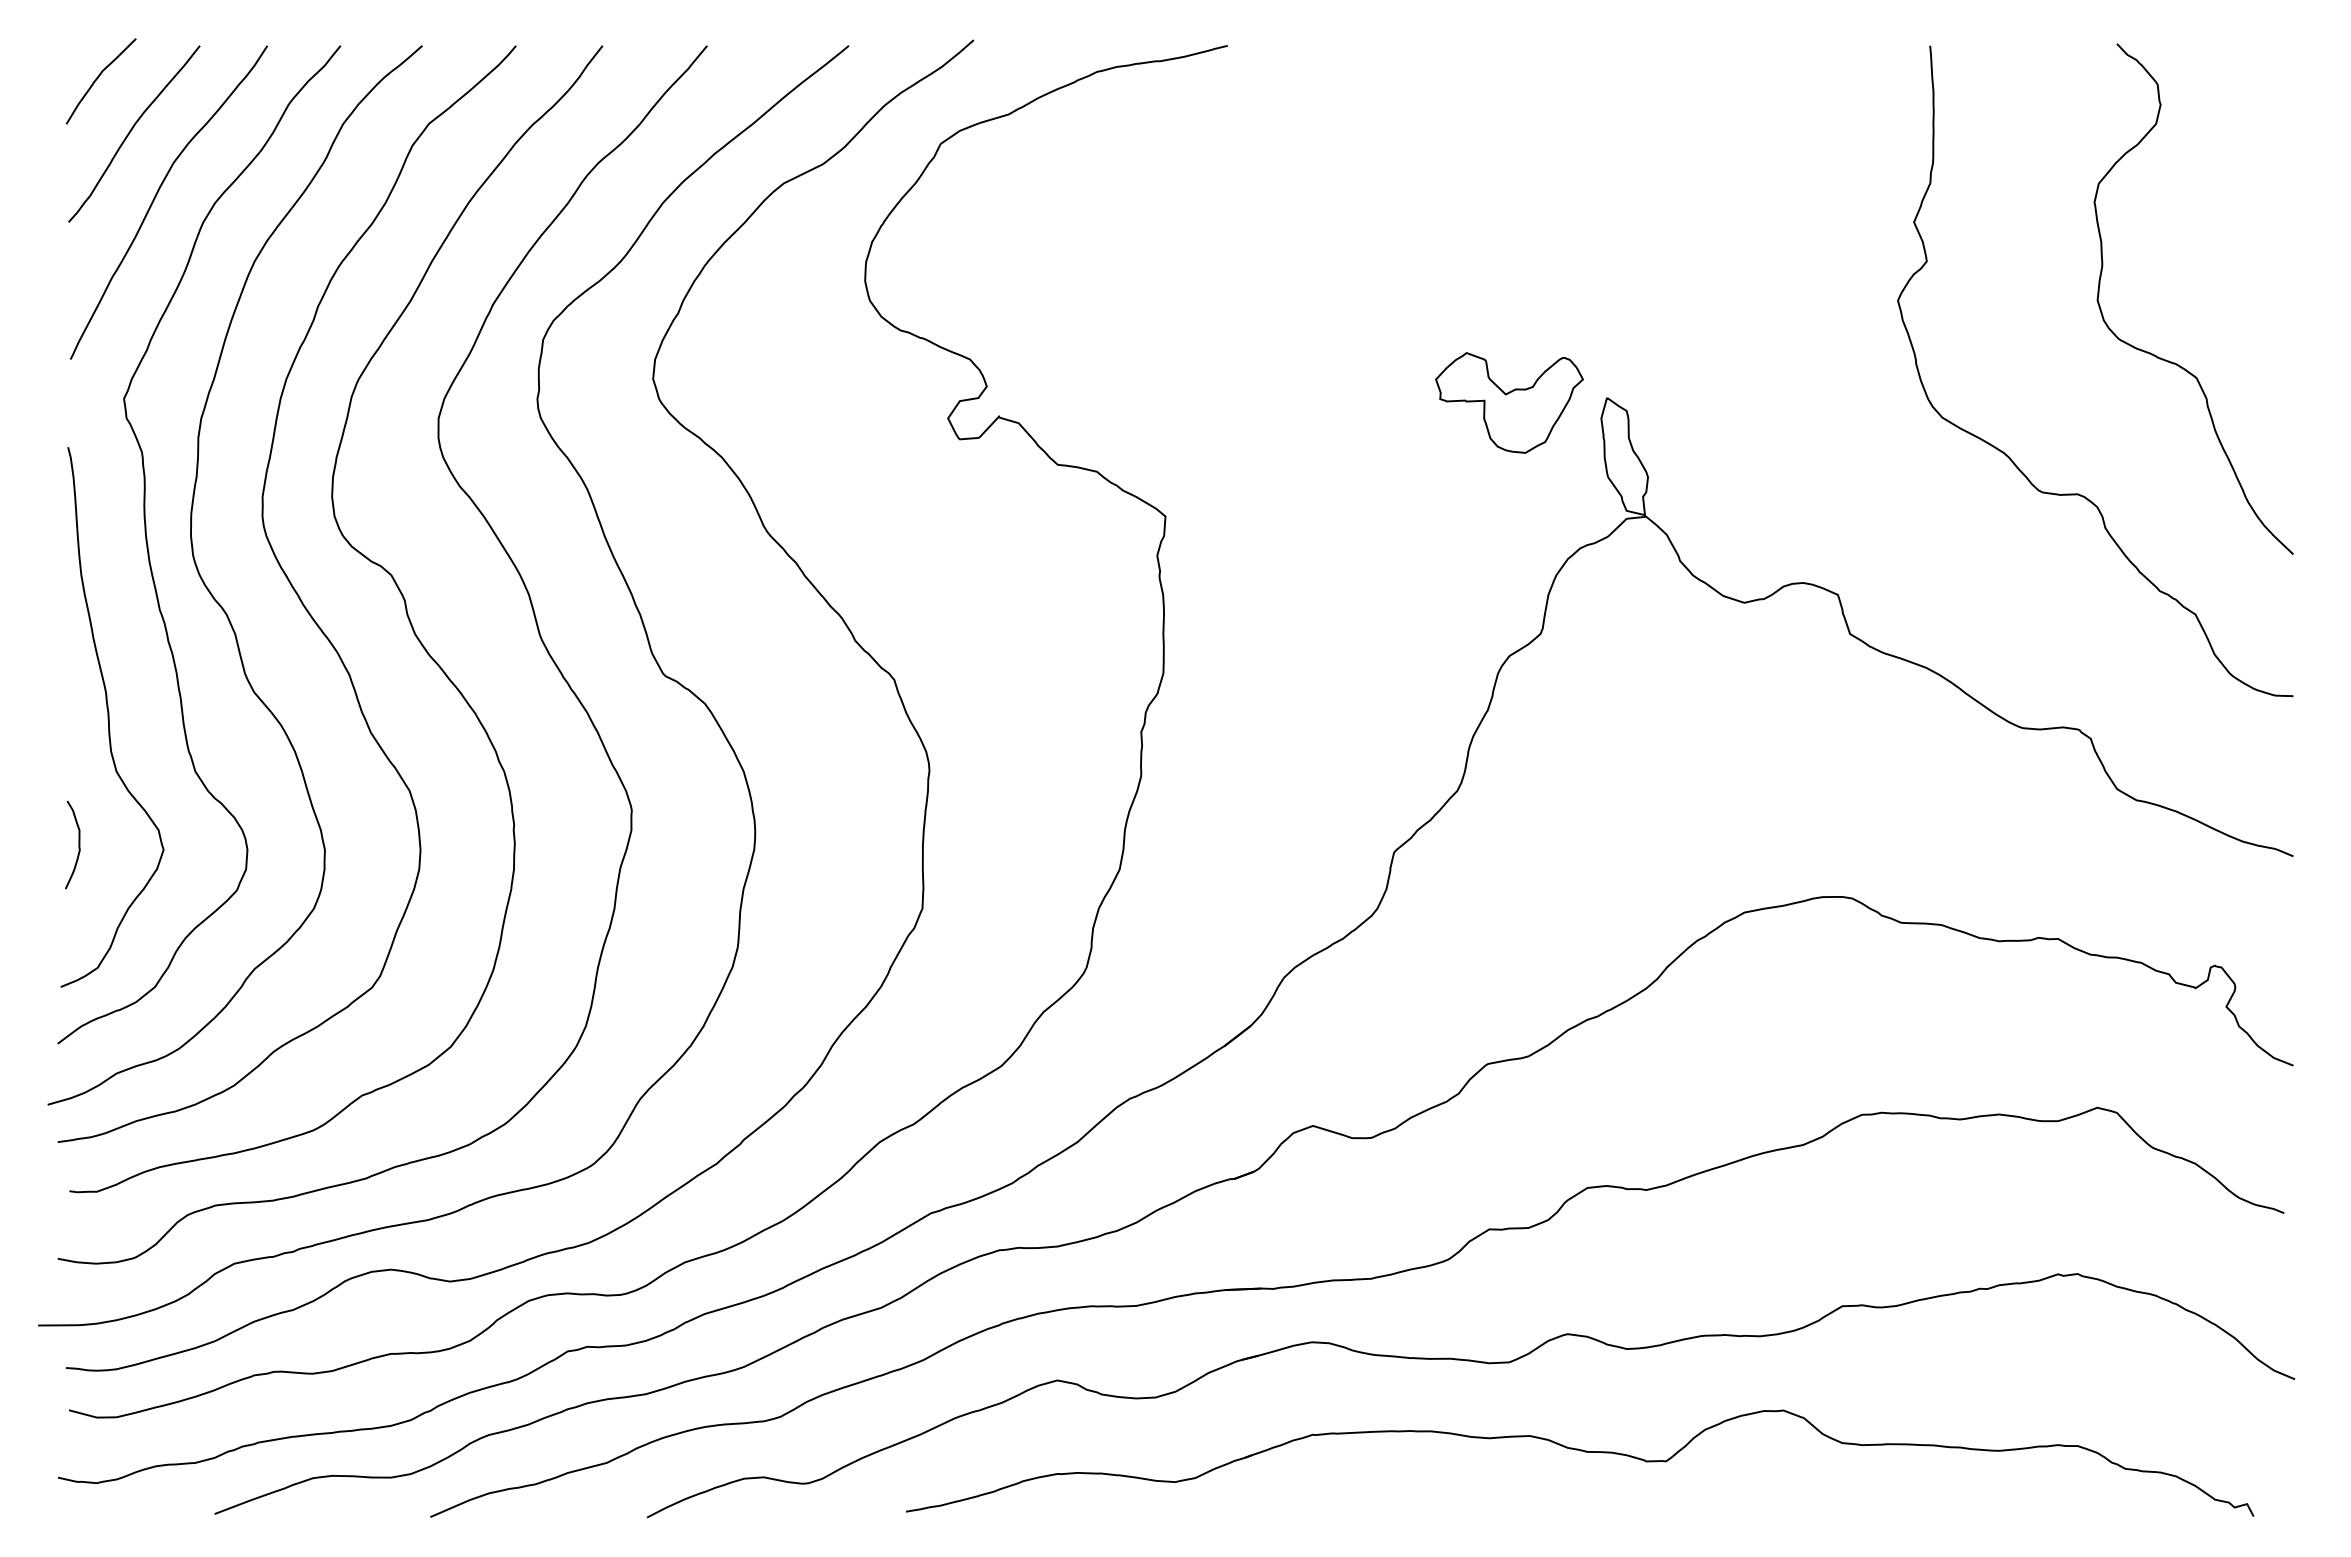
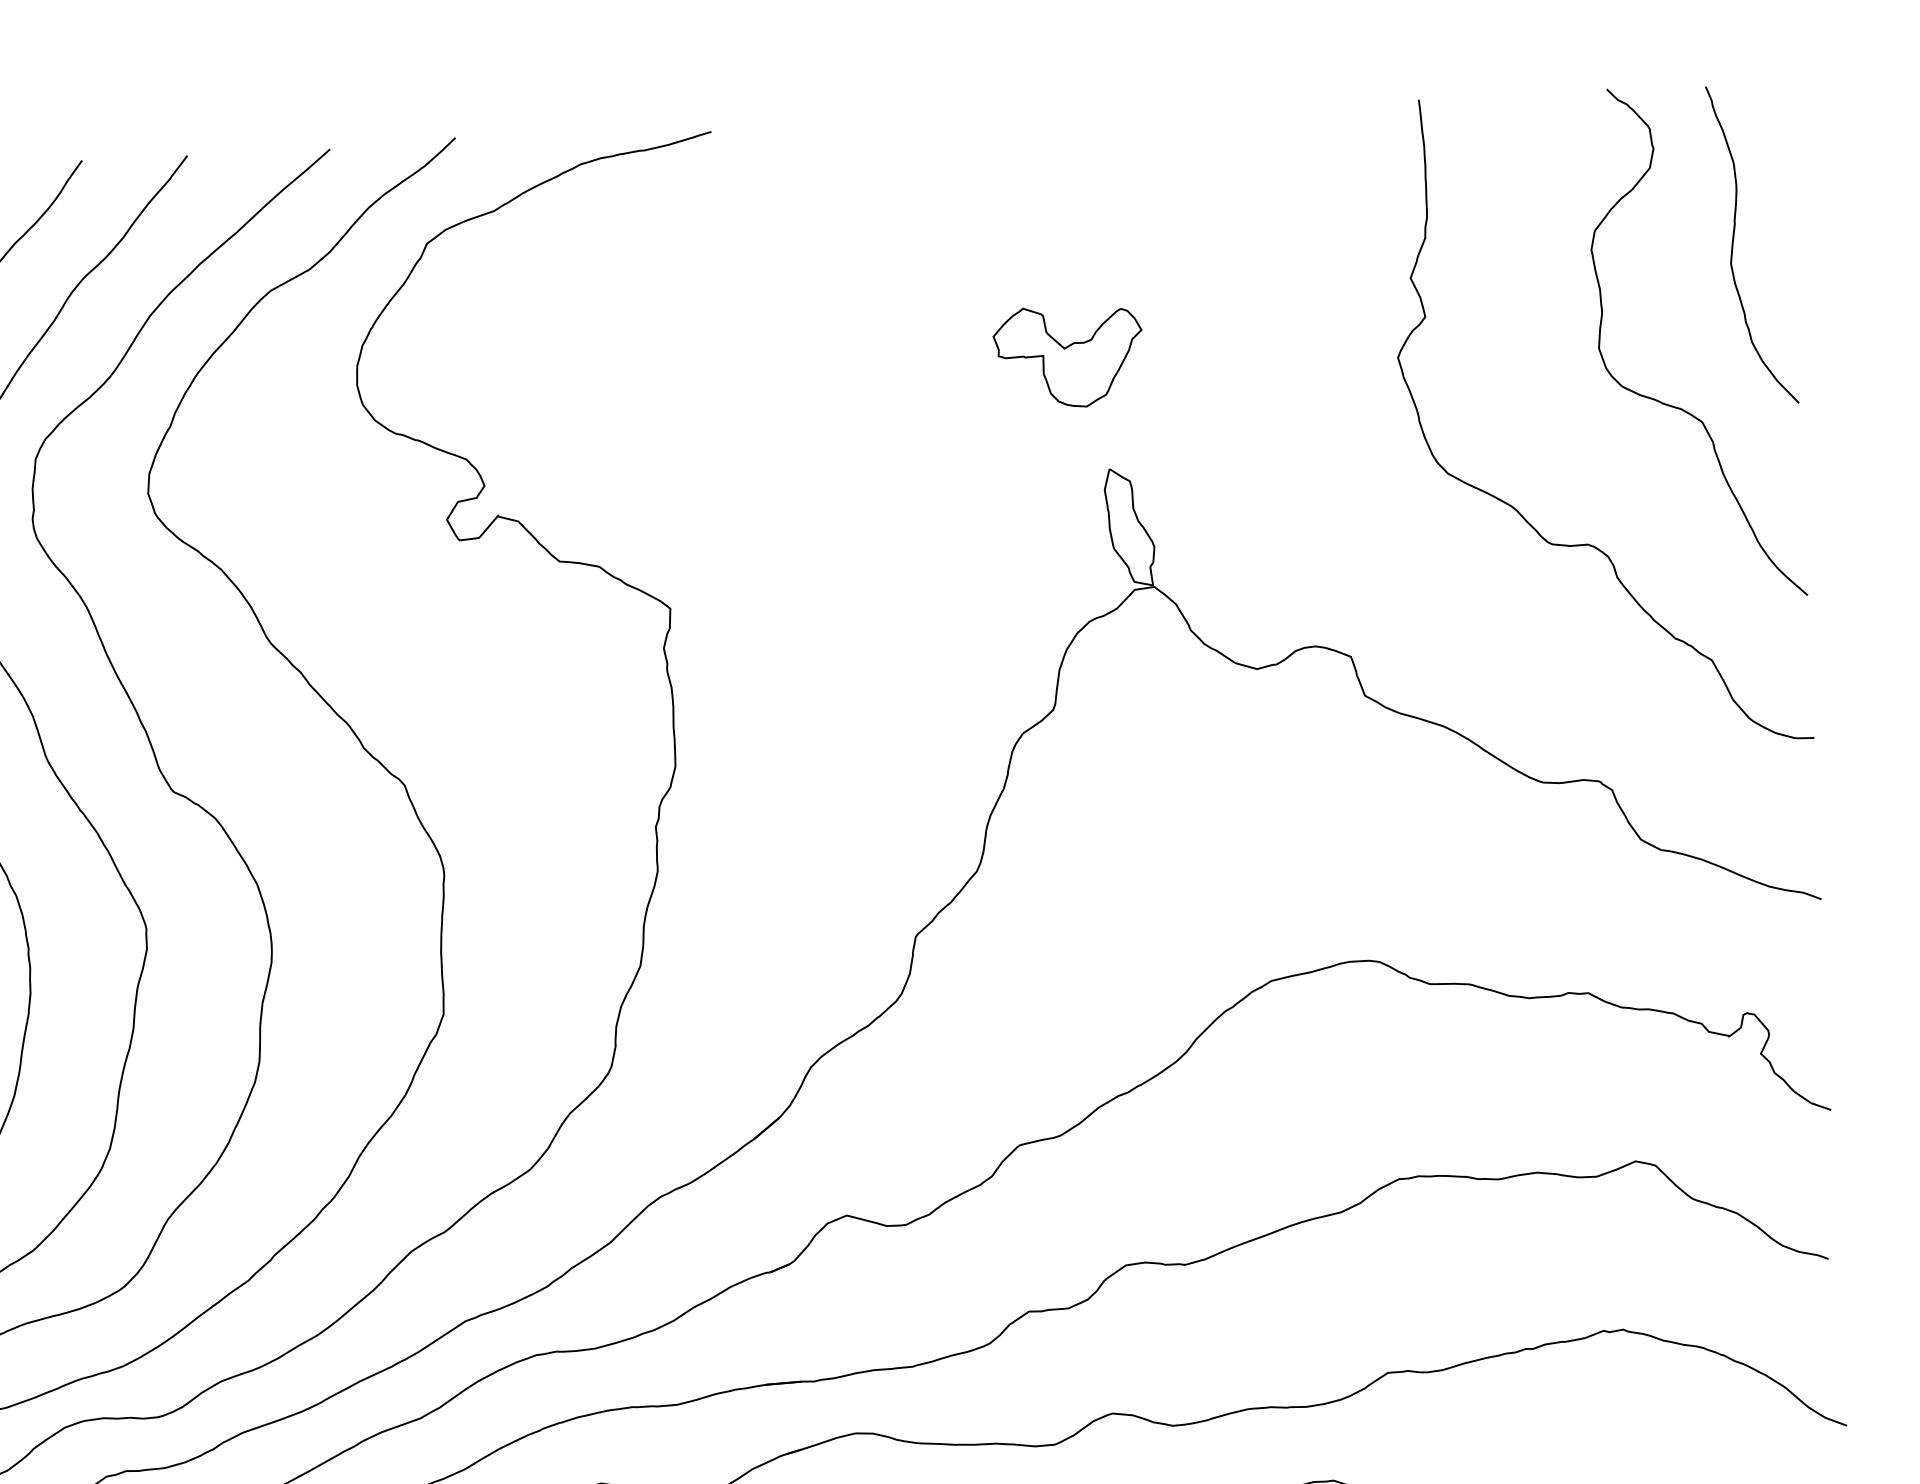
curve: (2236, 199) -> (1734, 240), added
part: (1509, 402) -> (1068, 356), moved

